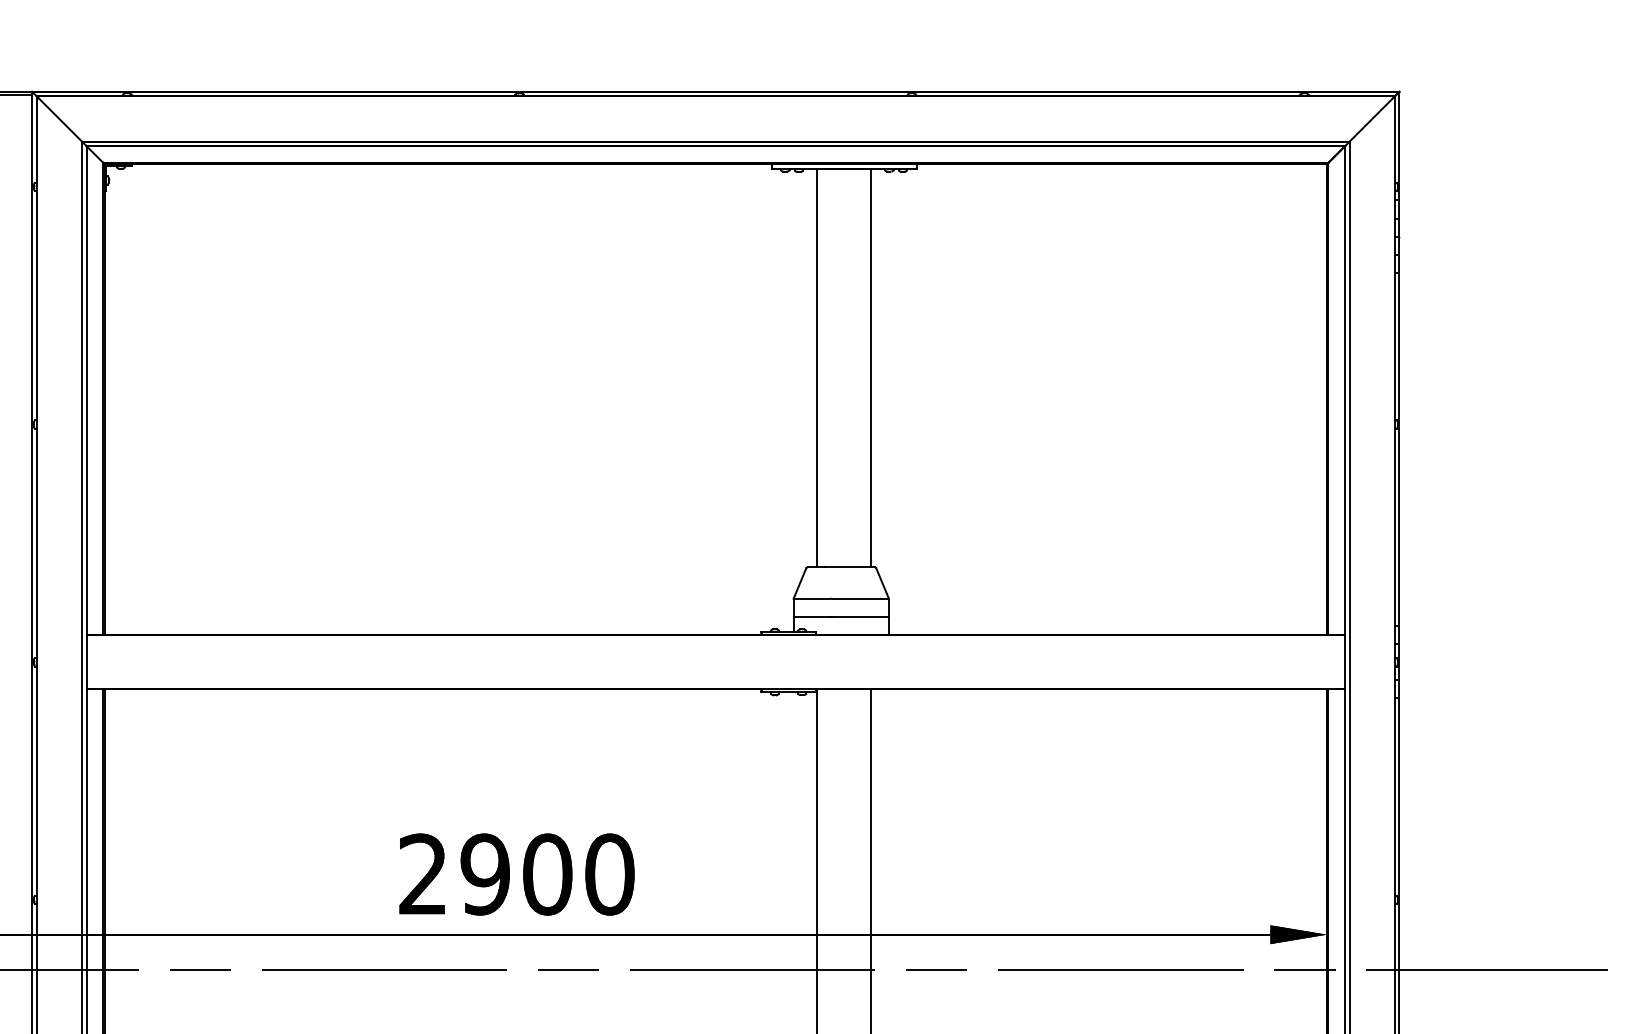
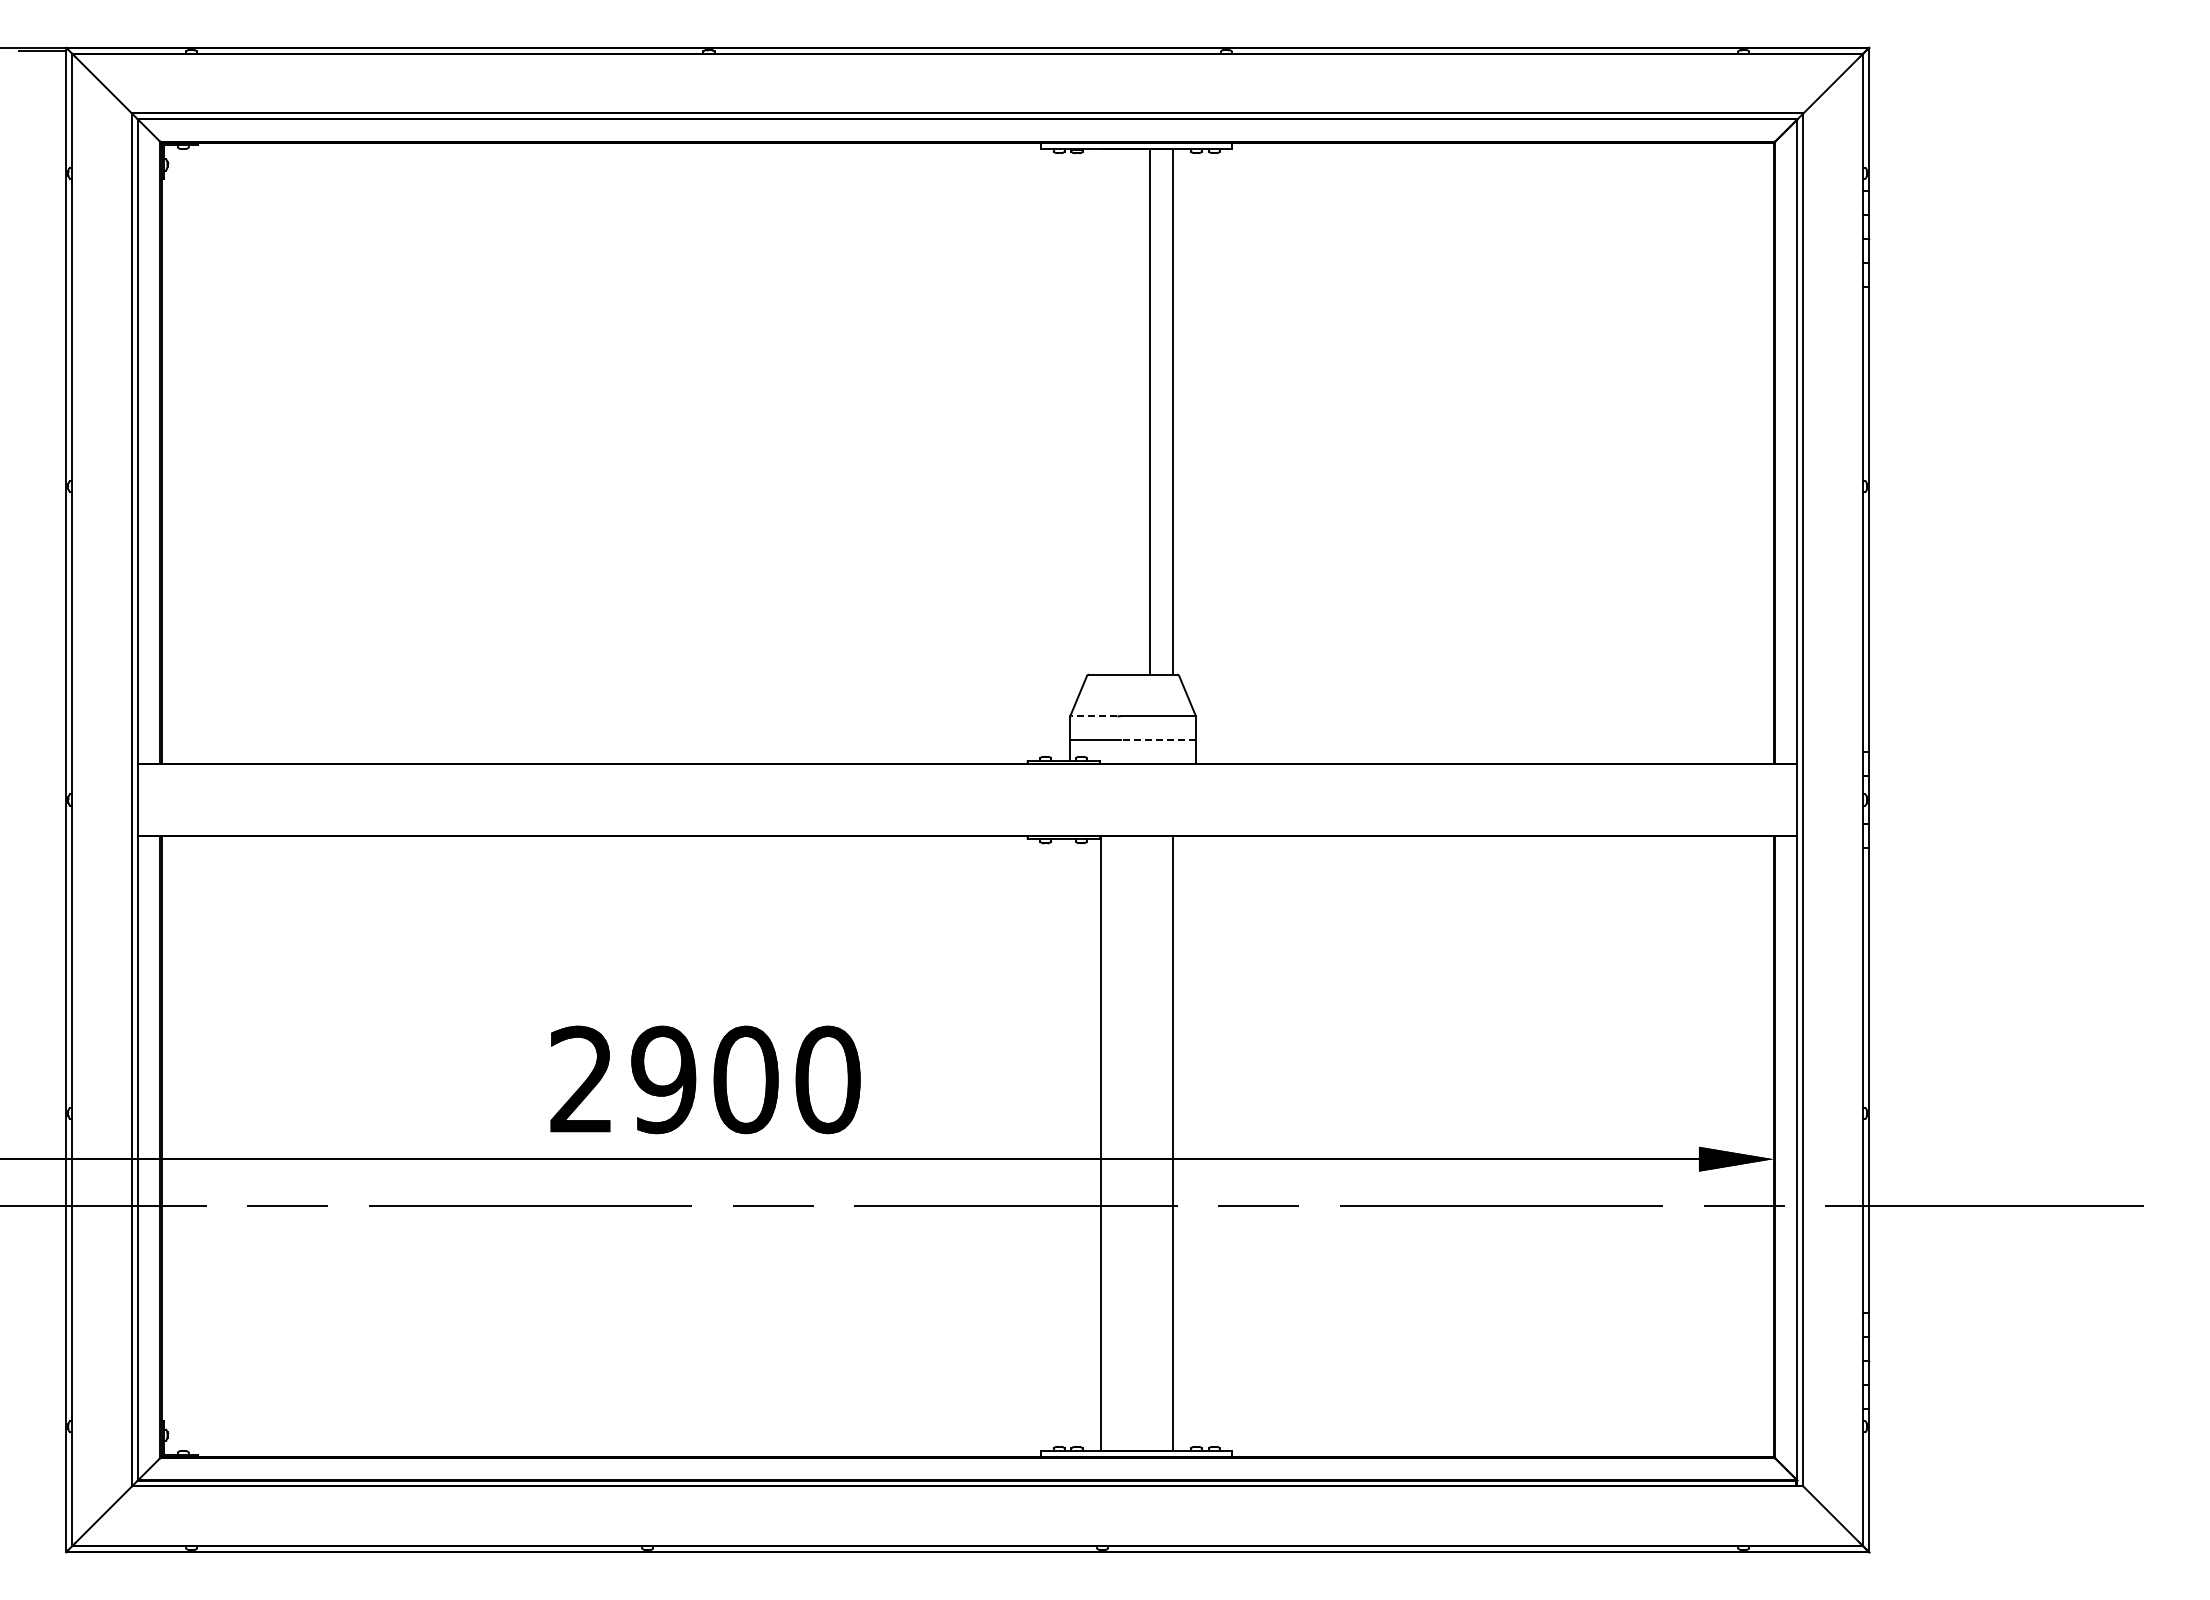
line: (817, 367) -> (1150, 411), moved
line: (811, 598) -> (1094, 716), solid -> dashed
line: (860, 617) -> (1158, 740), solid -> dashed

